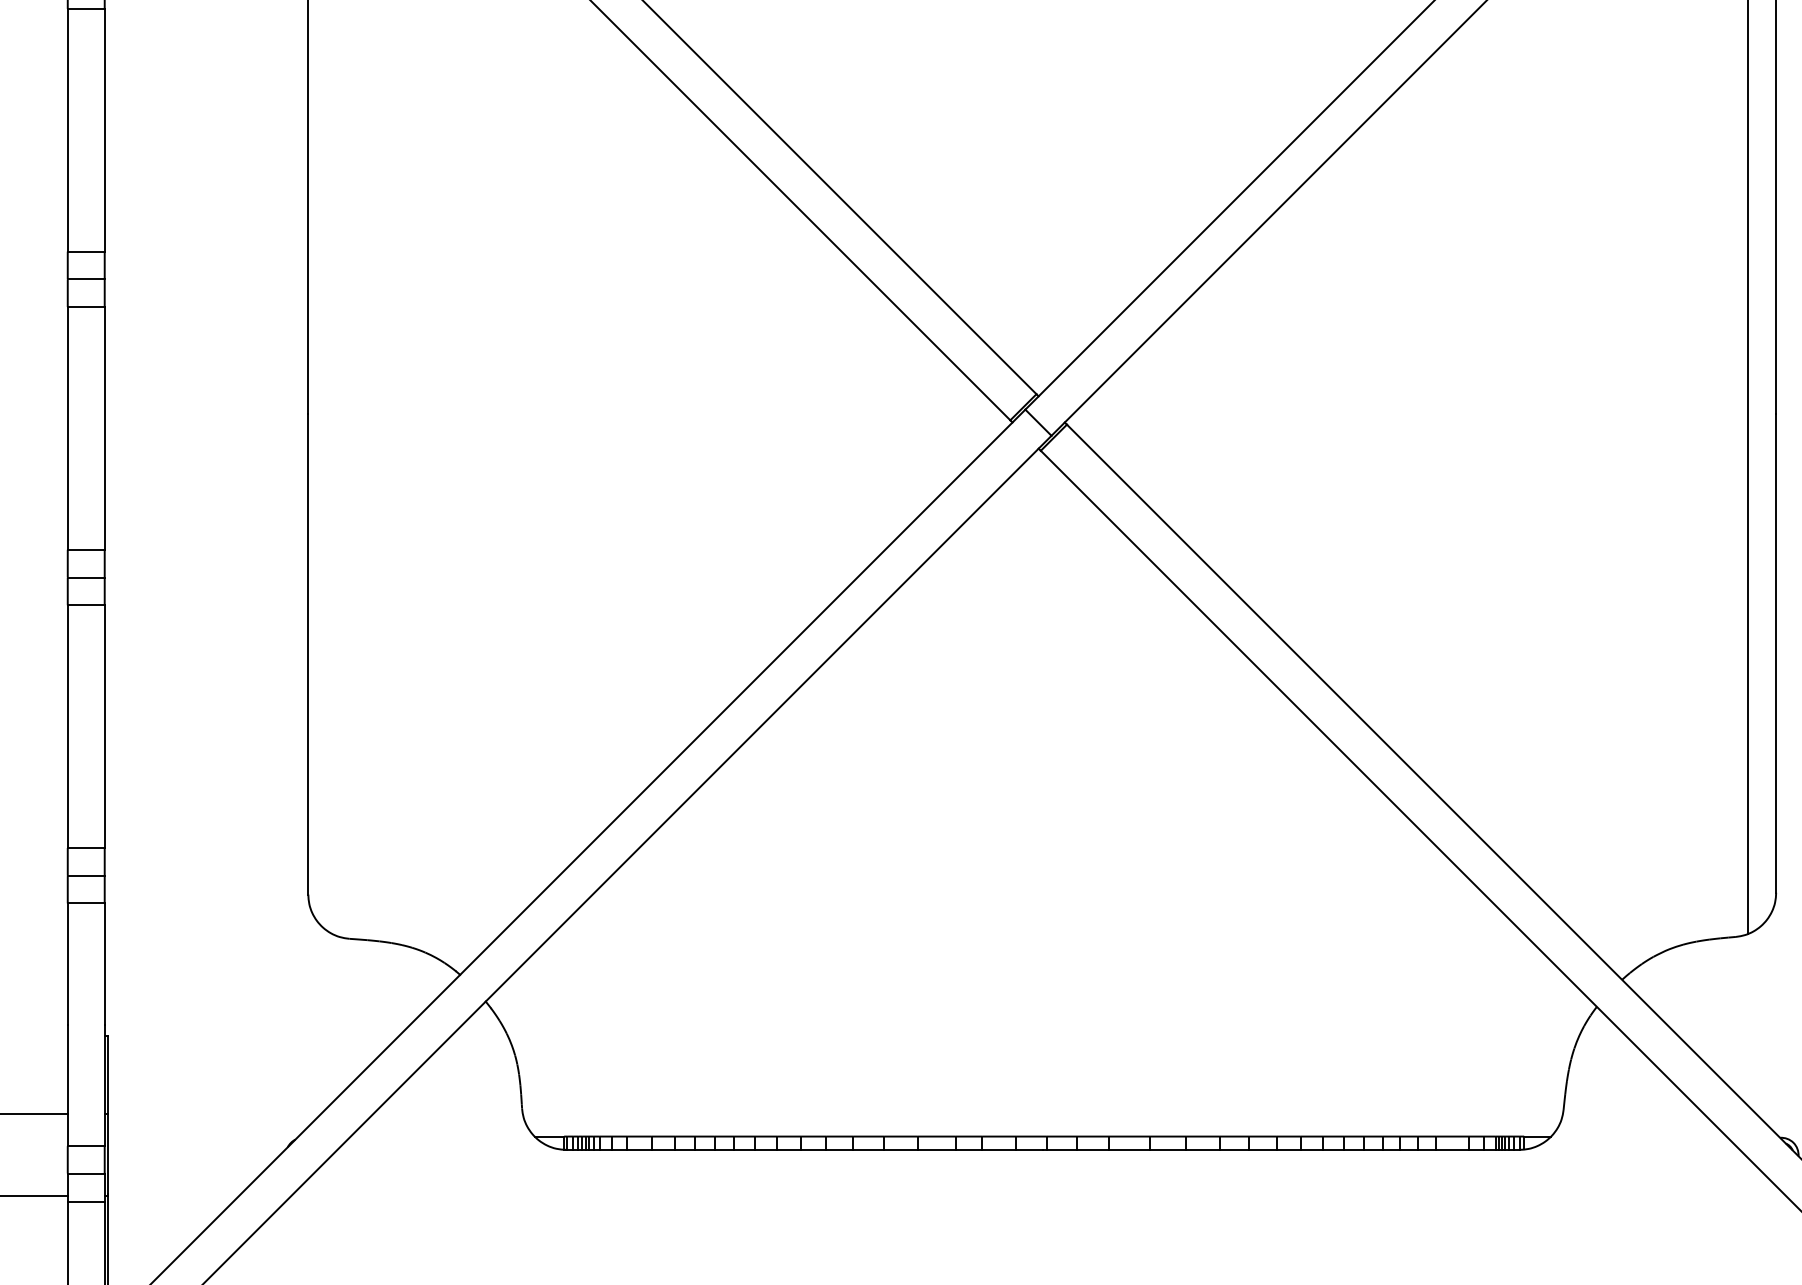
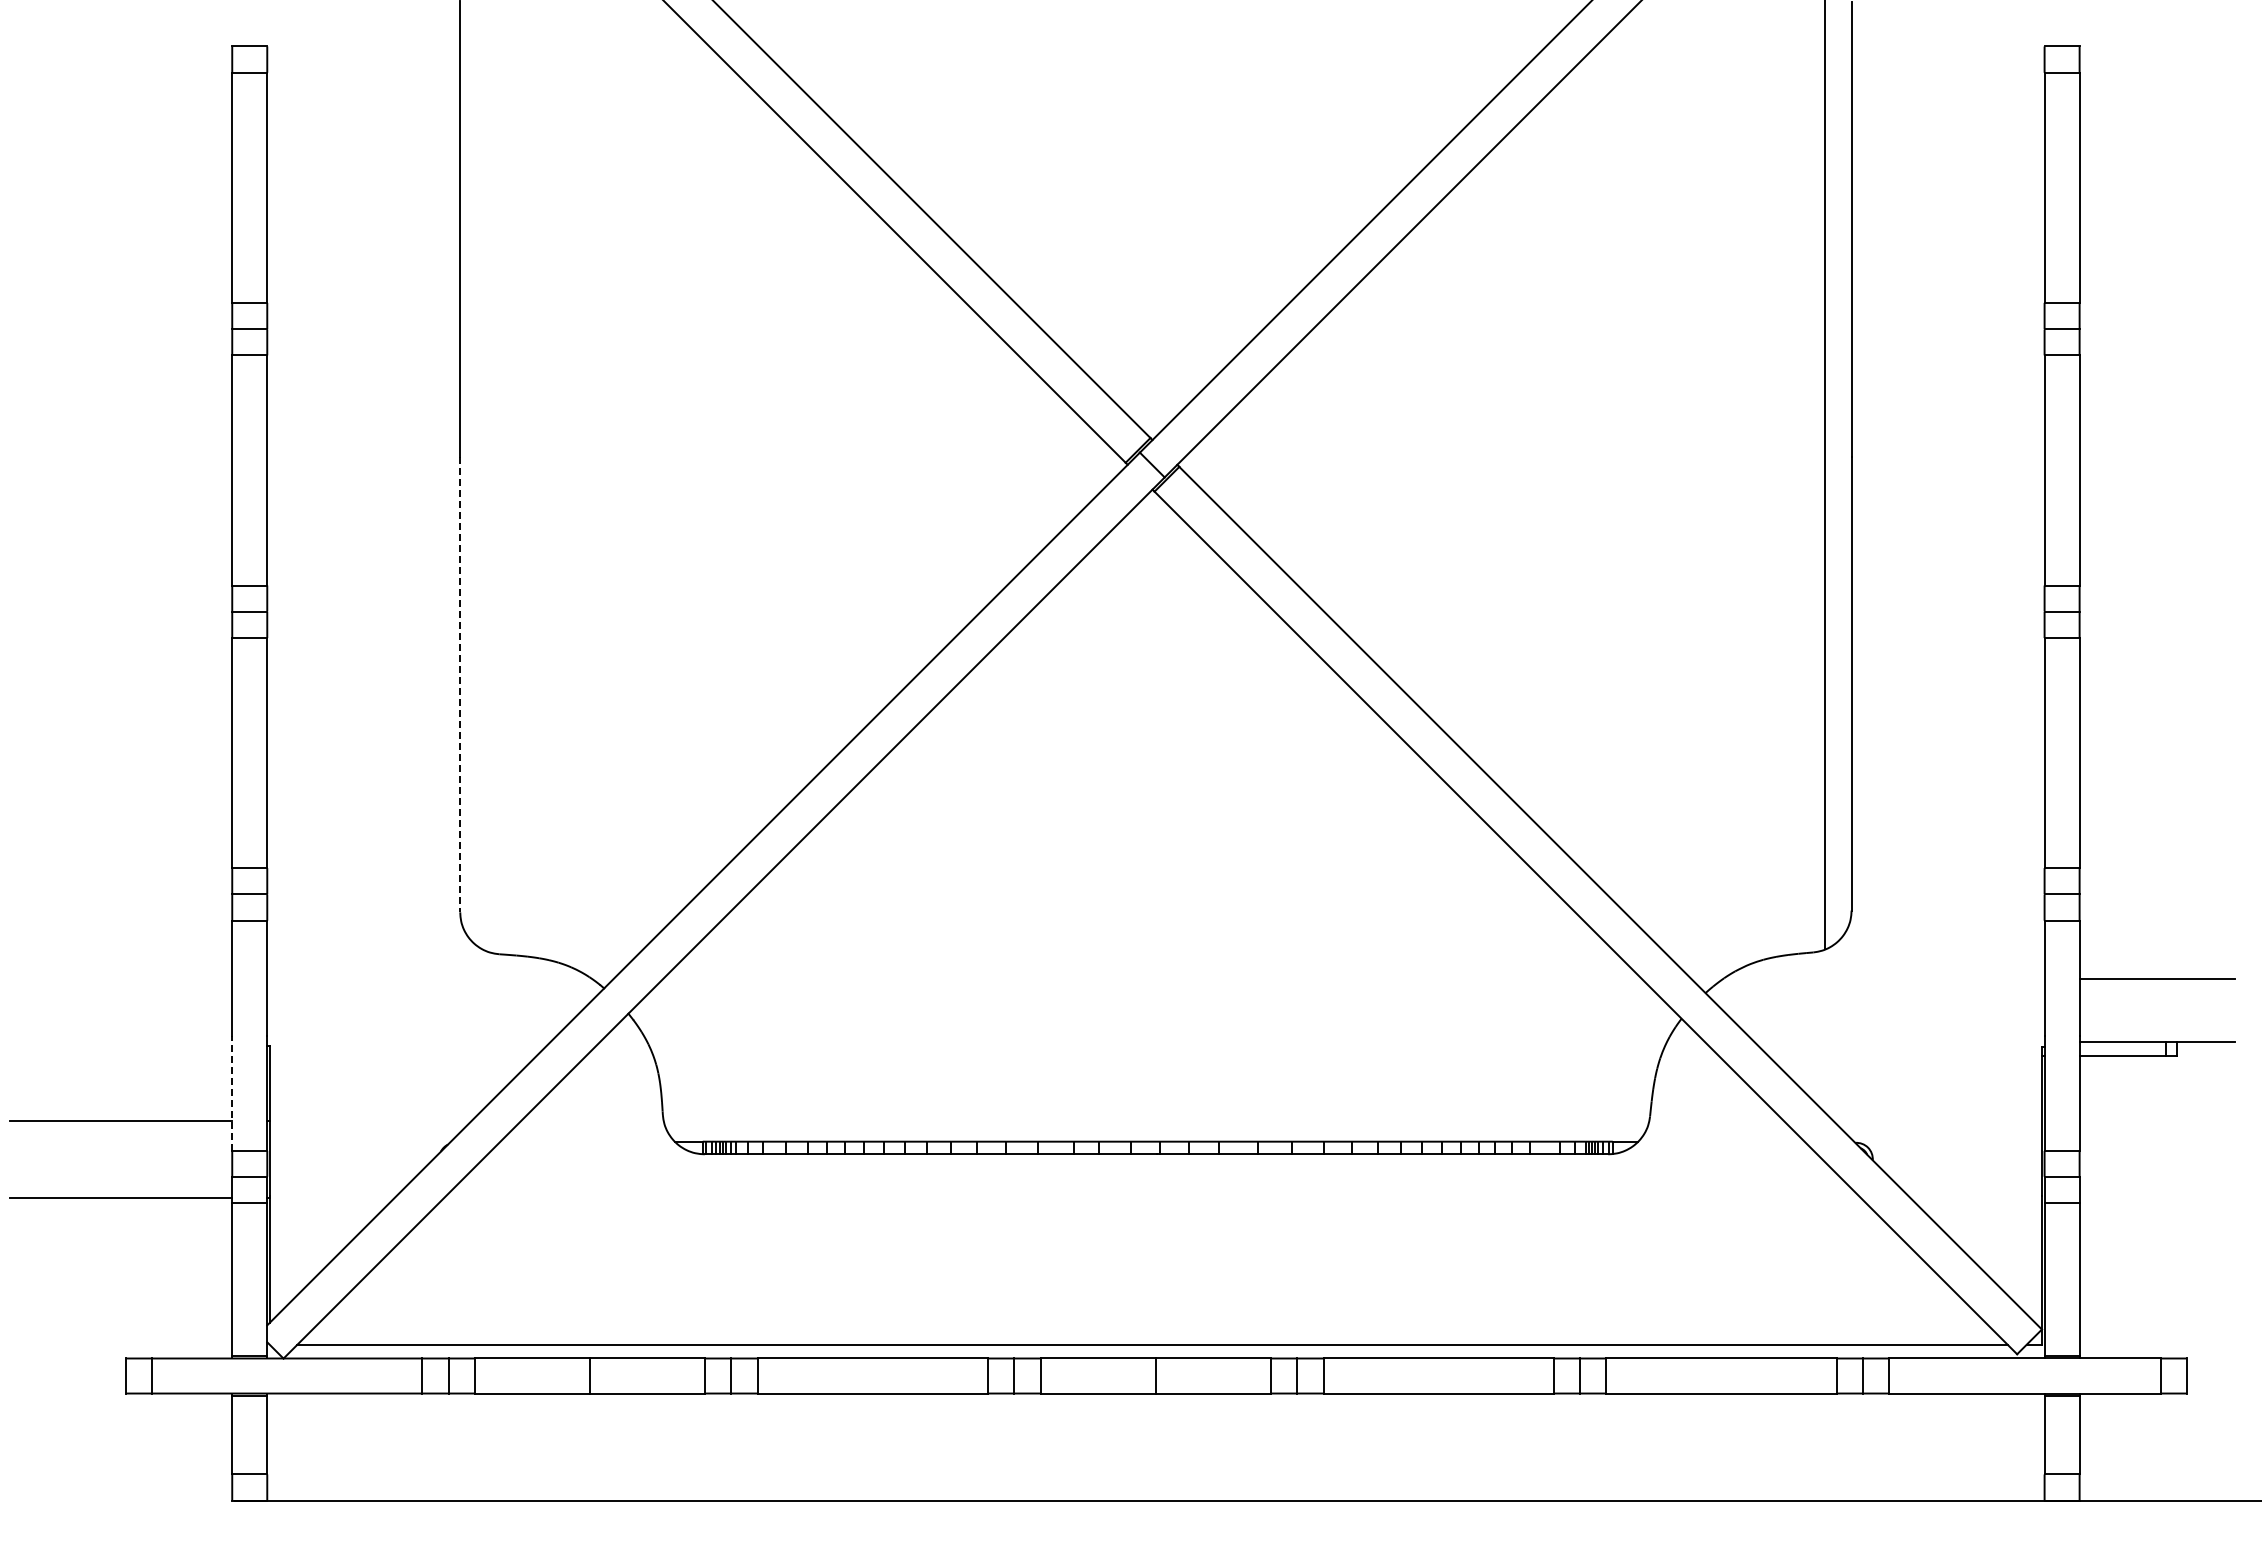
line: (308, 654) -> (460, 684), solid -> dashed
line: (68, 1084) -> (232, 1092), solid -> dashed

